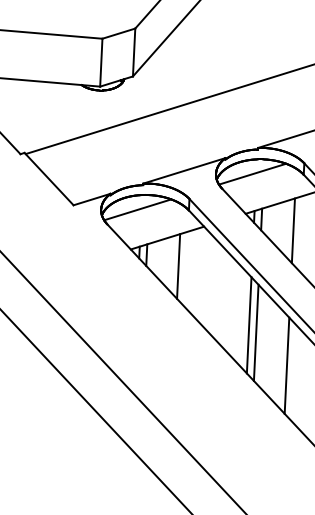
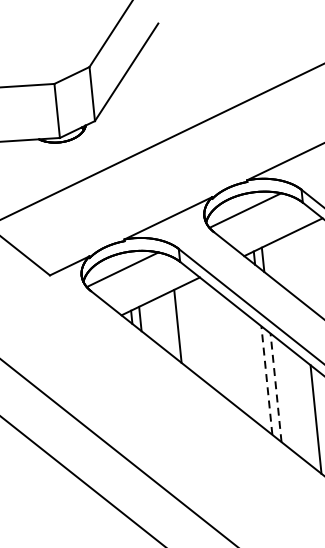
line: (292, 230) -> (299, 267), removed
line: (249, 324) -> (267, 379), solid -> dashed
line: (256, 332) -> (276, 387), solid -> dashed

